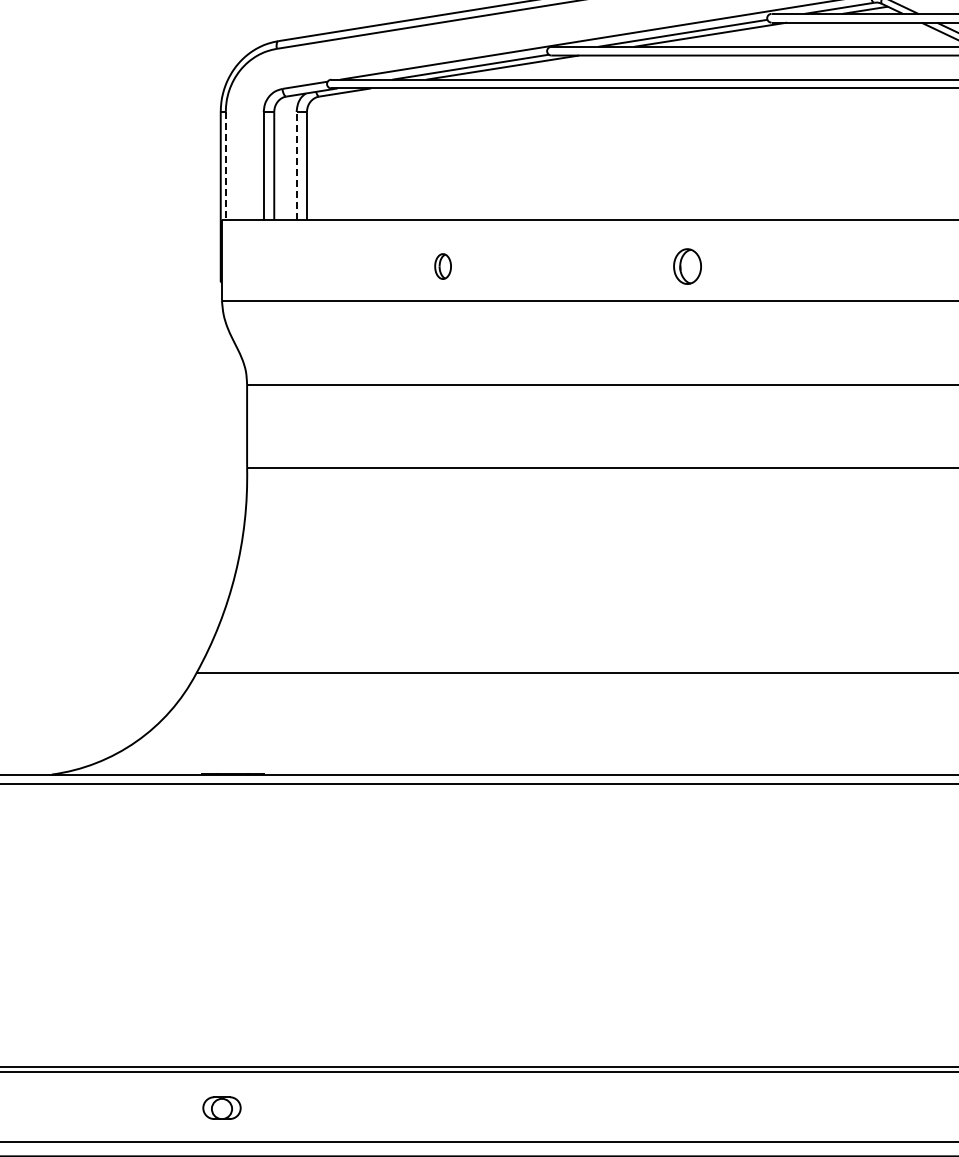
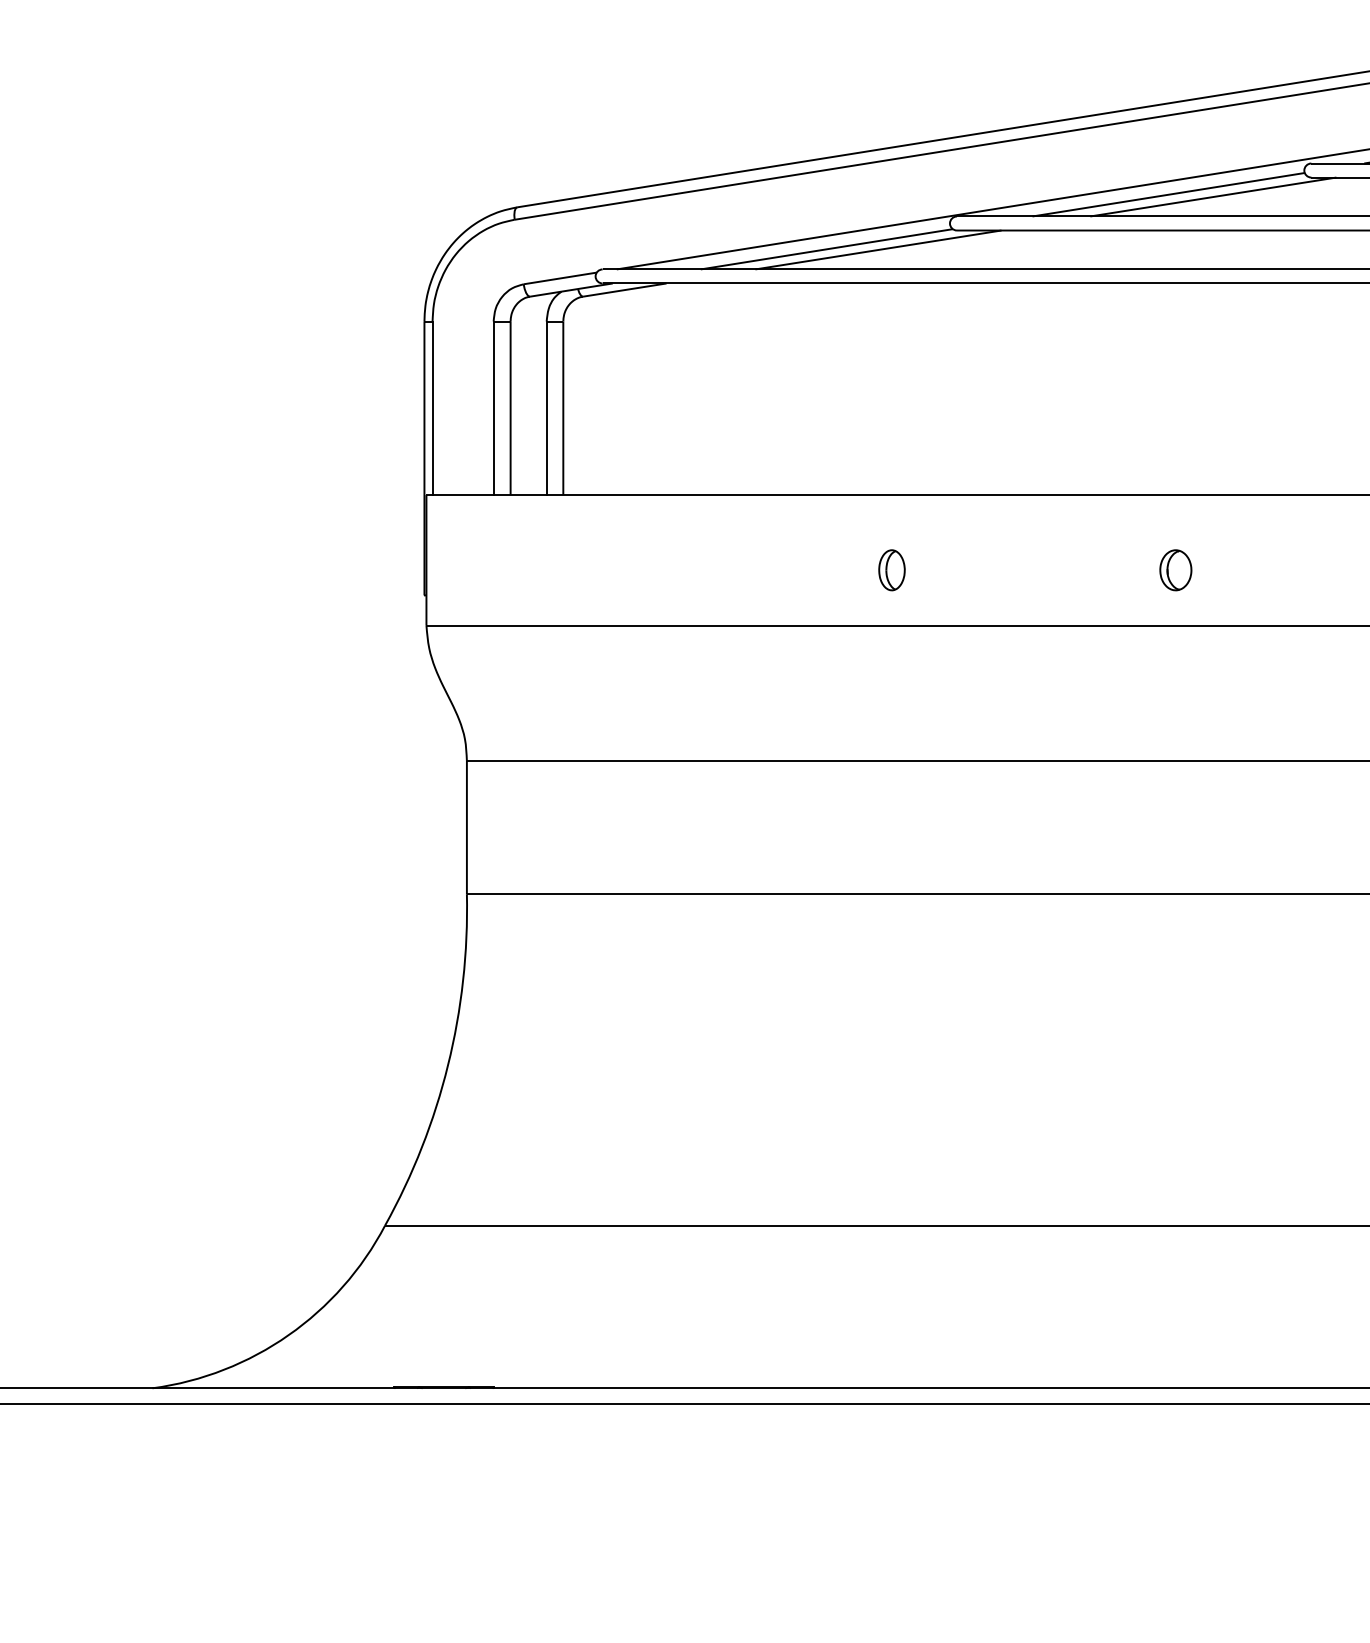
line: (225, 165) -> (432, 407), dashed -> solid
line: (296, 165) -> (546, 407), dashed -> solid
part: (442, 266) -> (891, 570), moved
part: (686, 266) -> (1174, 570), size x0.71

